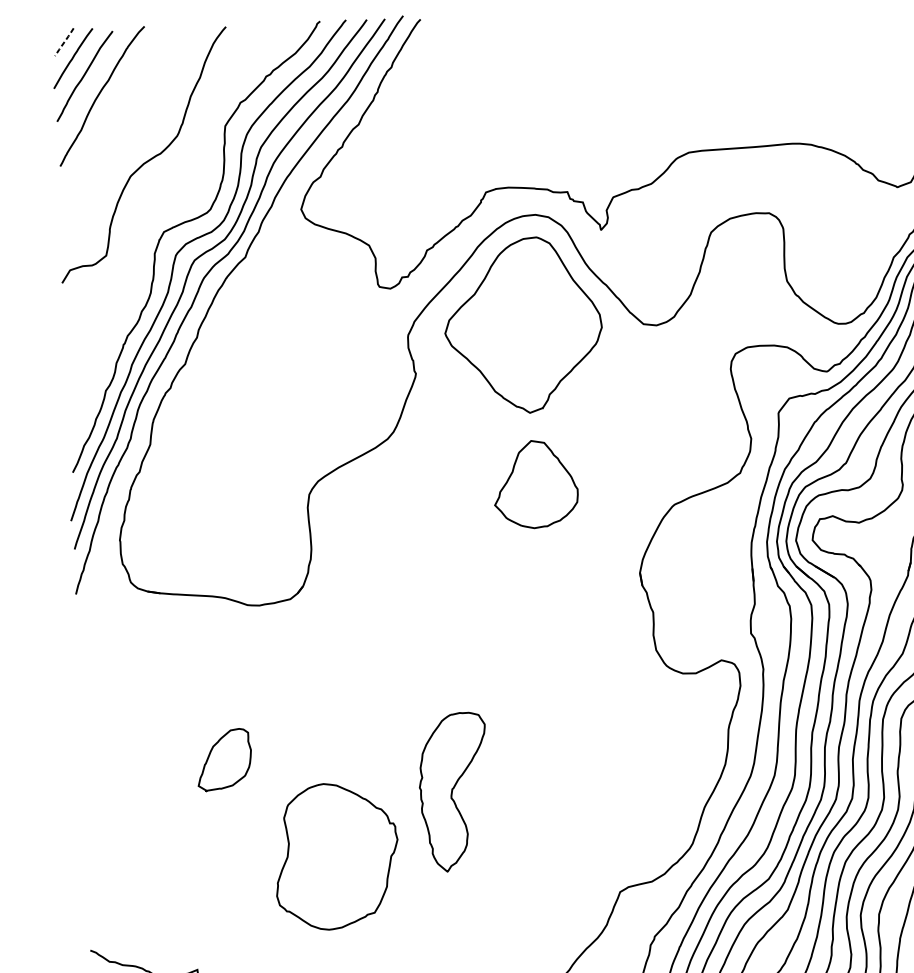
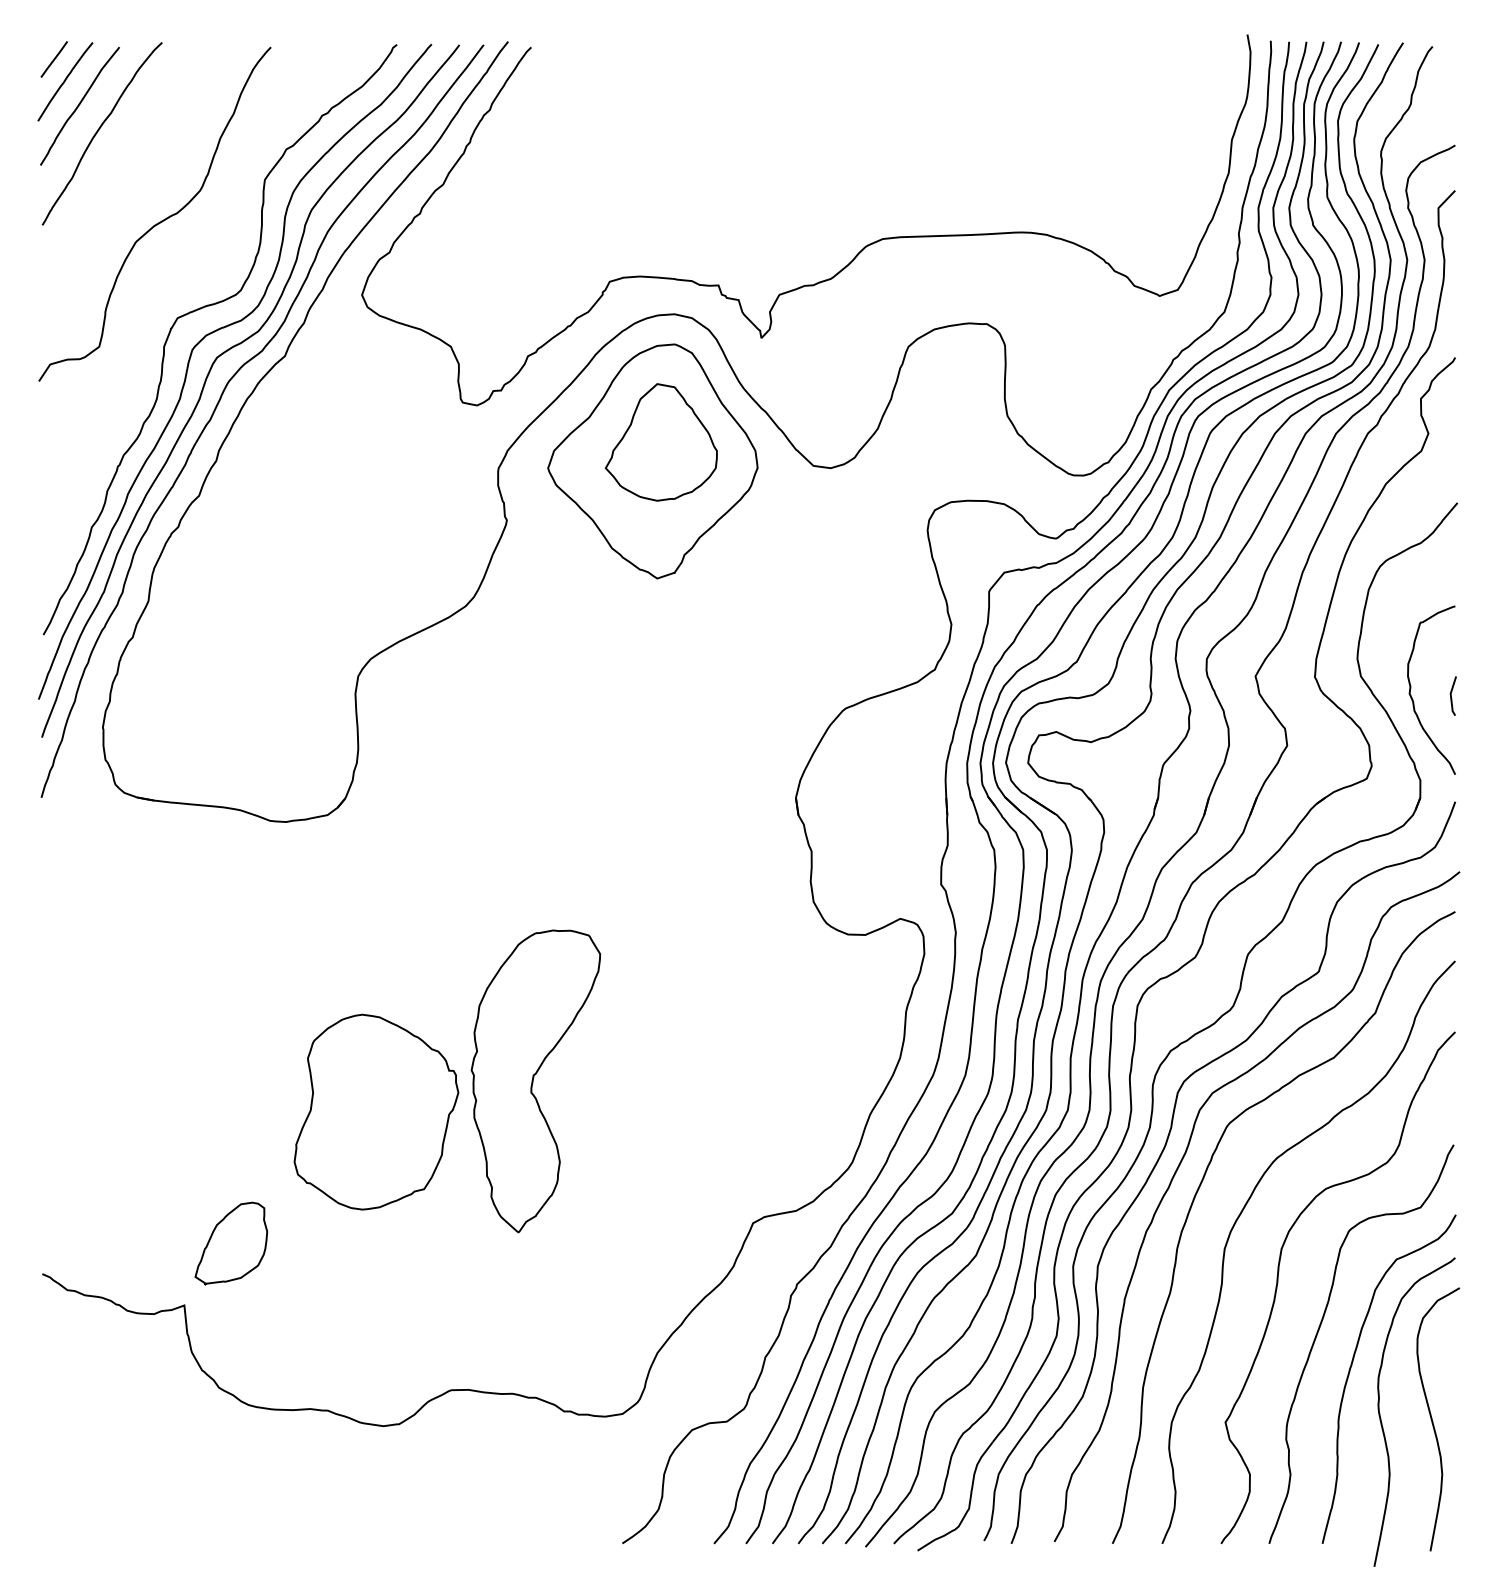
line: (64, 42) -> (54, 59), dashed -> solid
part: (535, 484) -> (660, 442), moved
part: (224, 759) -> (231, 1243), moved
part: (453, 792) -> (535, 1081), size x1.43
part: (336, 856) -> (376, 1111), moved

